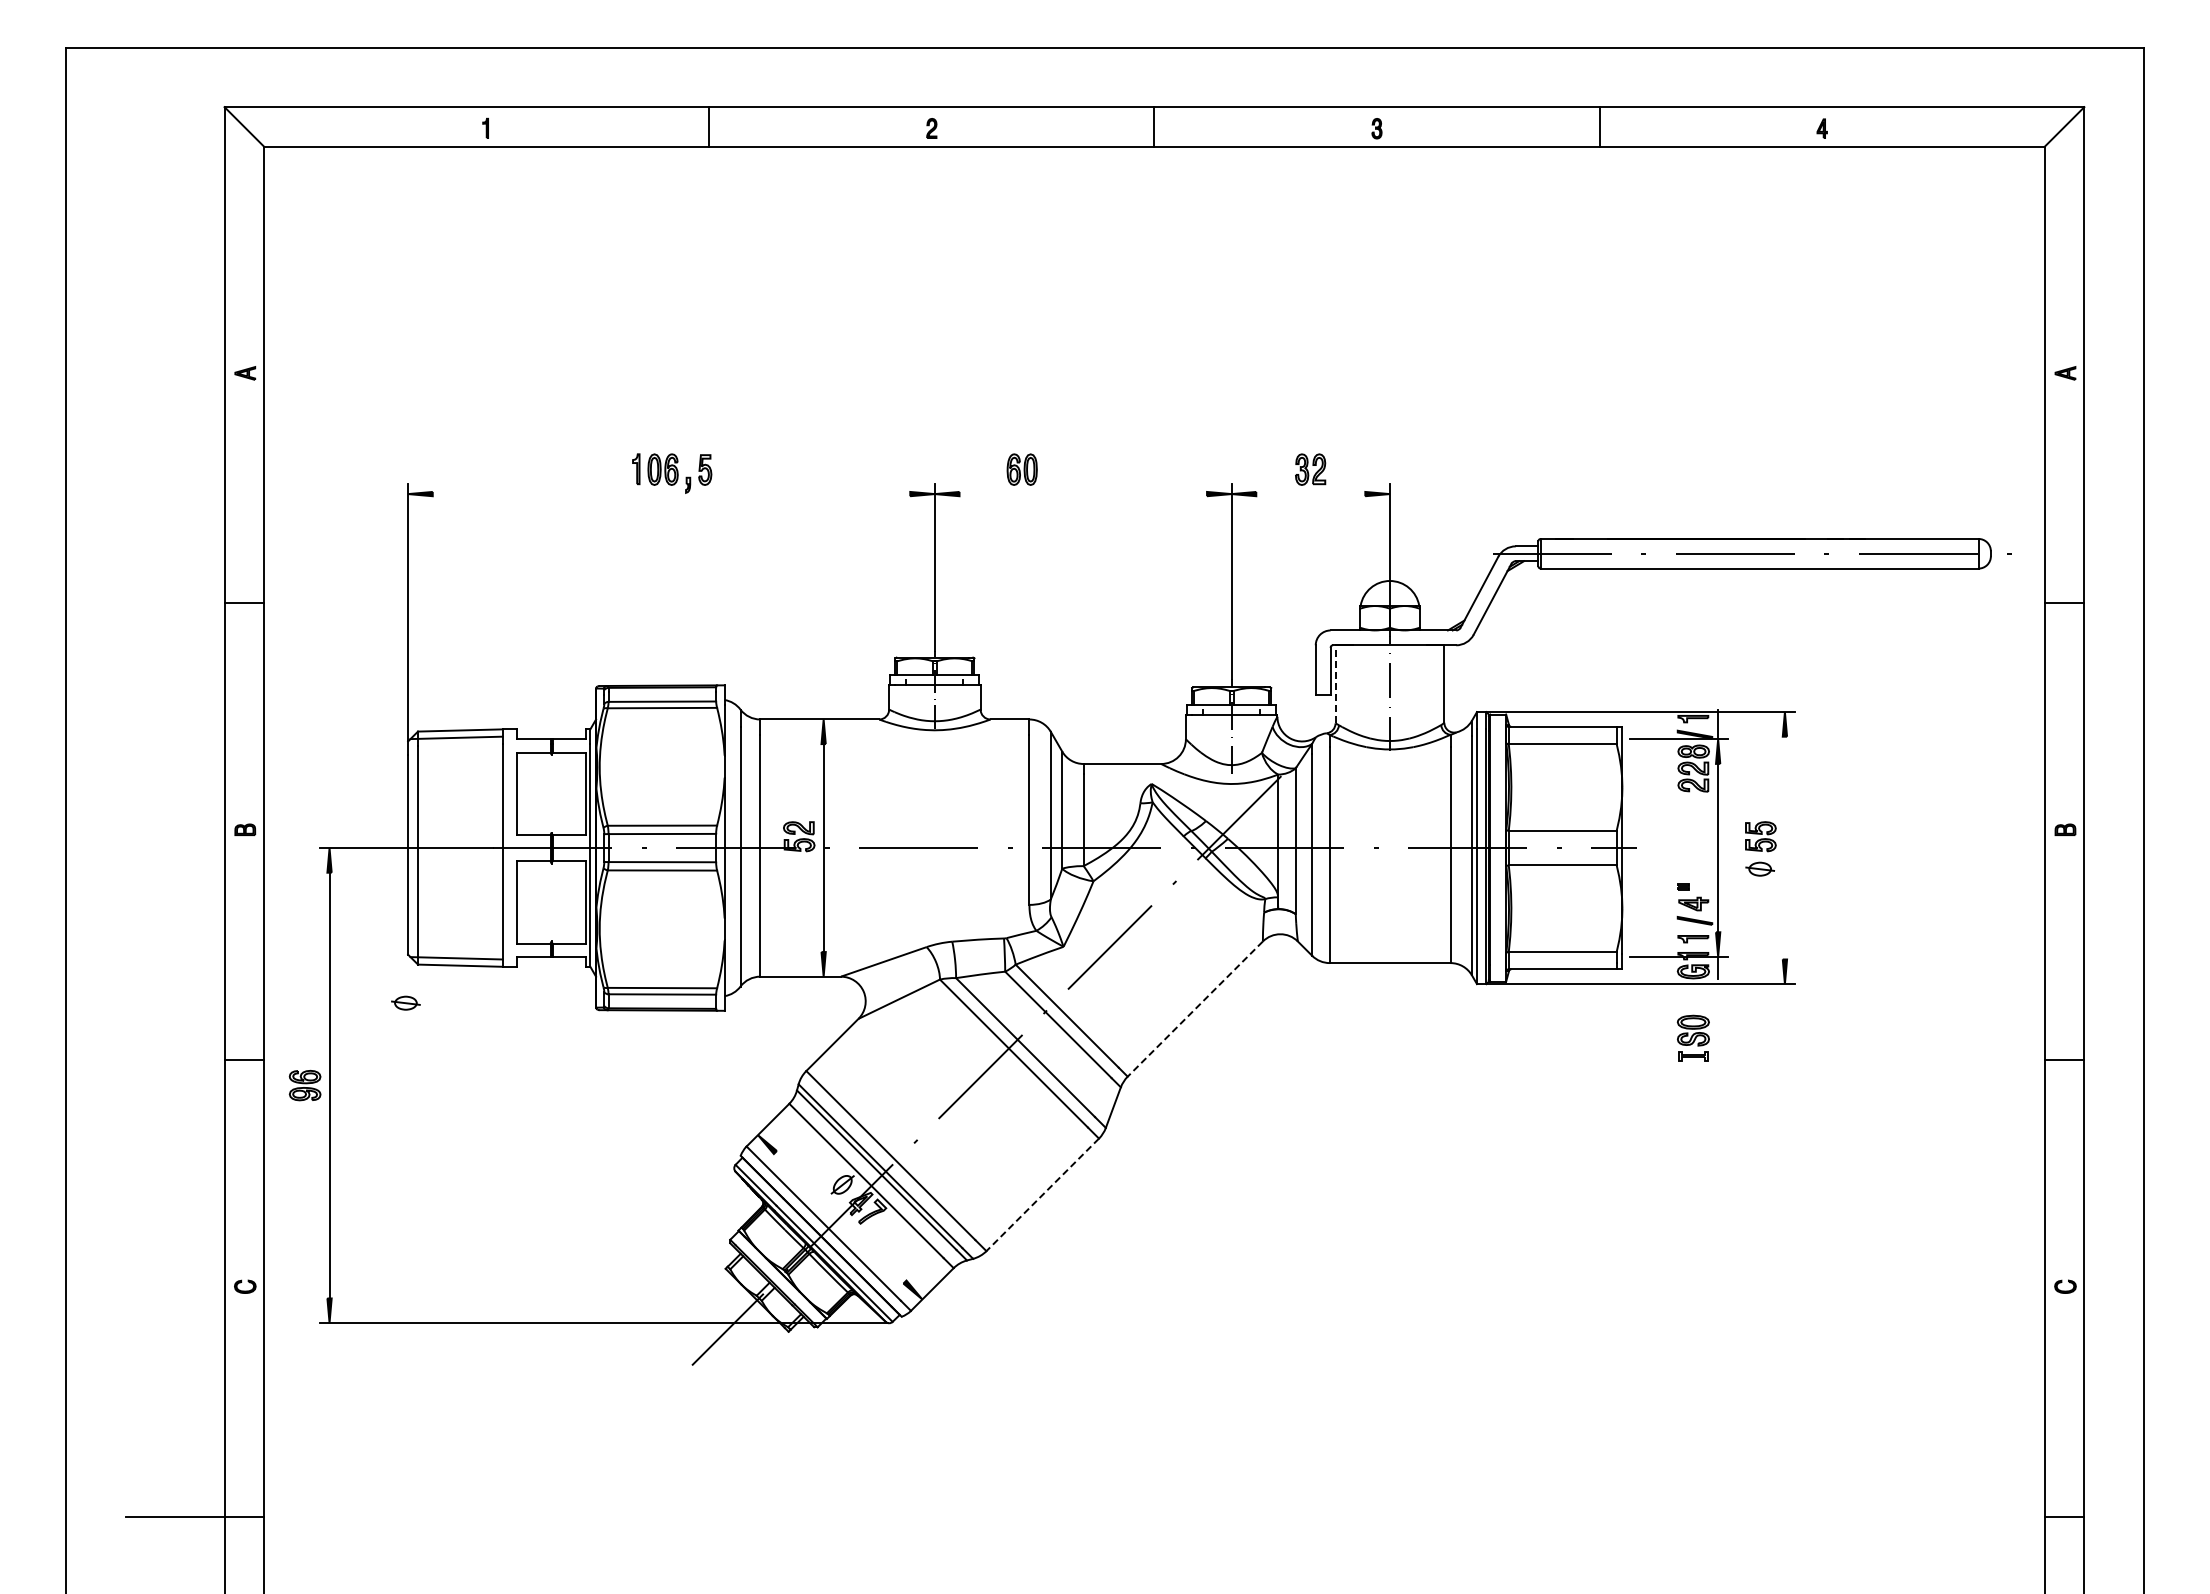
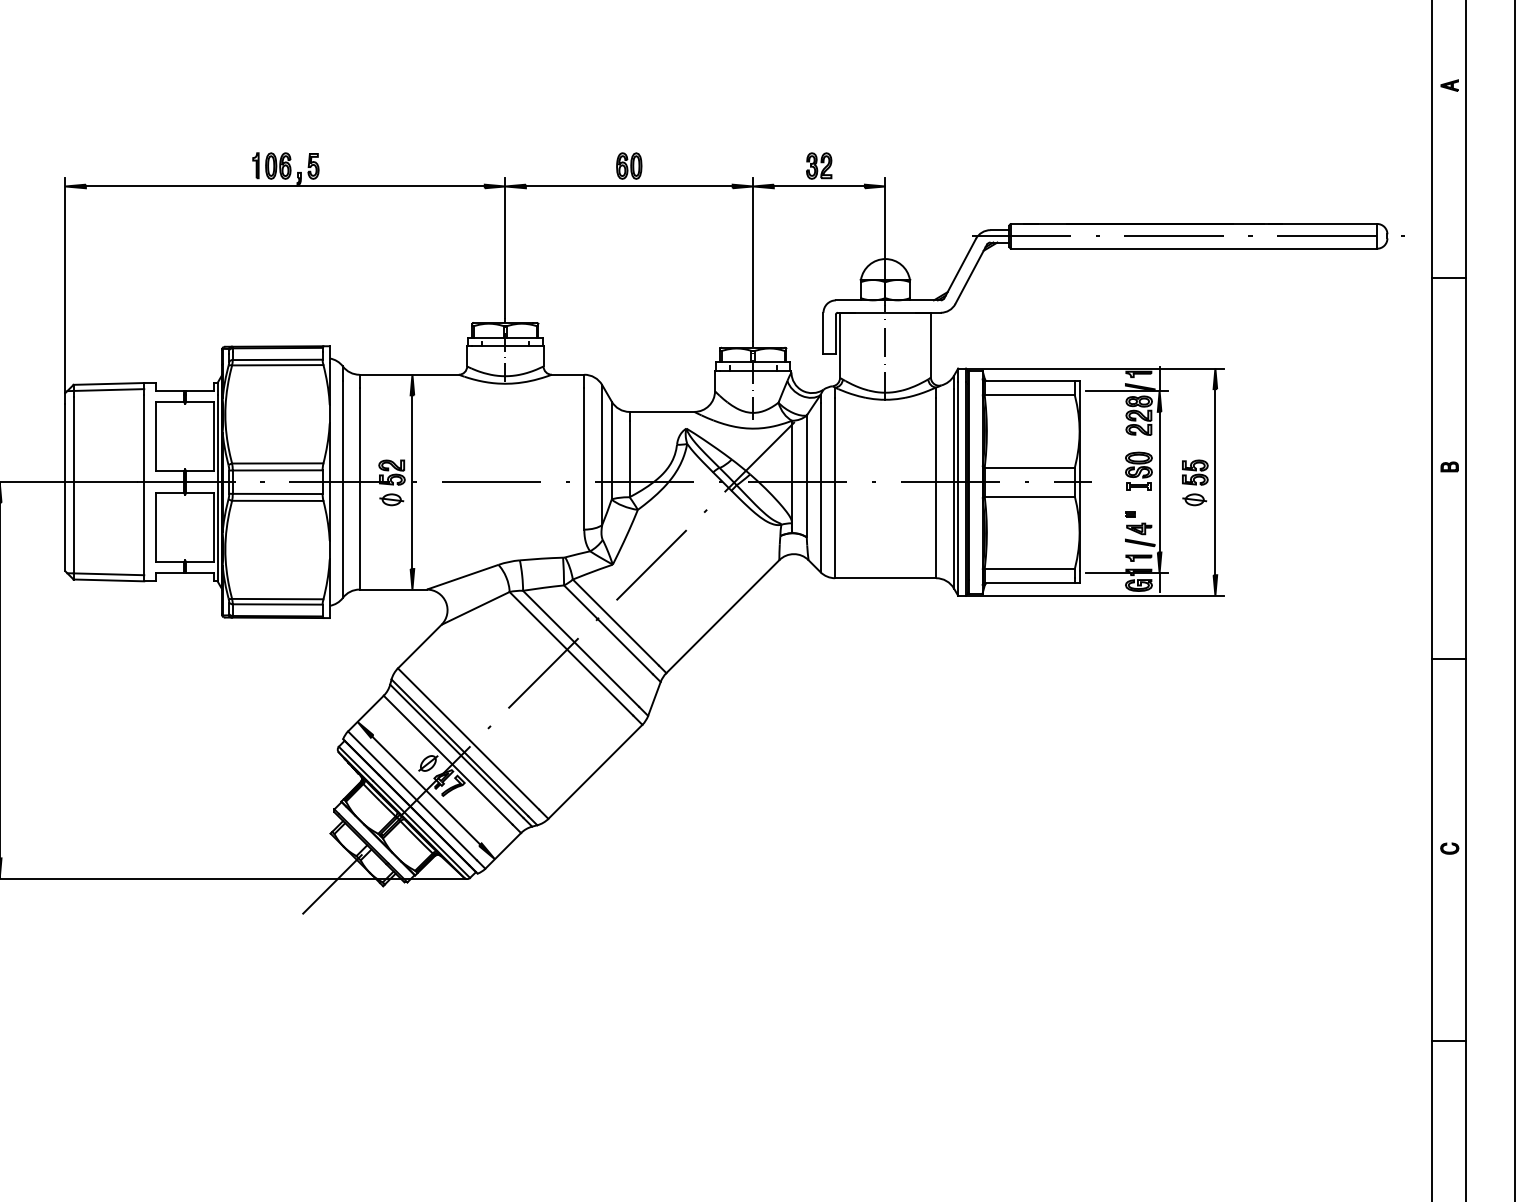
part: (1021, 469) -> (628, 165), moved
line: (671, 494) -> (285, 186), added
line: (1083, 494) -> (629, 186), added
line: (1310, 494) -> (819, 186), added
line: (1335, 683) -> (839, 344), dashed -> solid
line: (1784, 847) -> (1215, 481), added
part: (405, 1002) -> (391, 499), moved
line: (1195, 1009) -> (723, 617), dashed -> solid
part: (1692, 1037) -> (1138, 470), moved
line: (1042, 1194) -> (595, 771), dashed -> solid
line: (839, 1217) -> (425, 790), added

